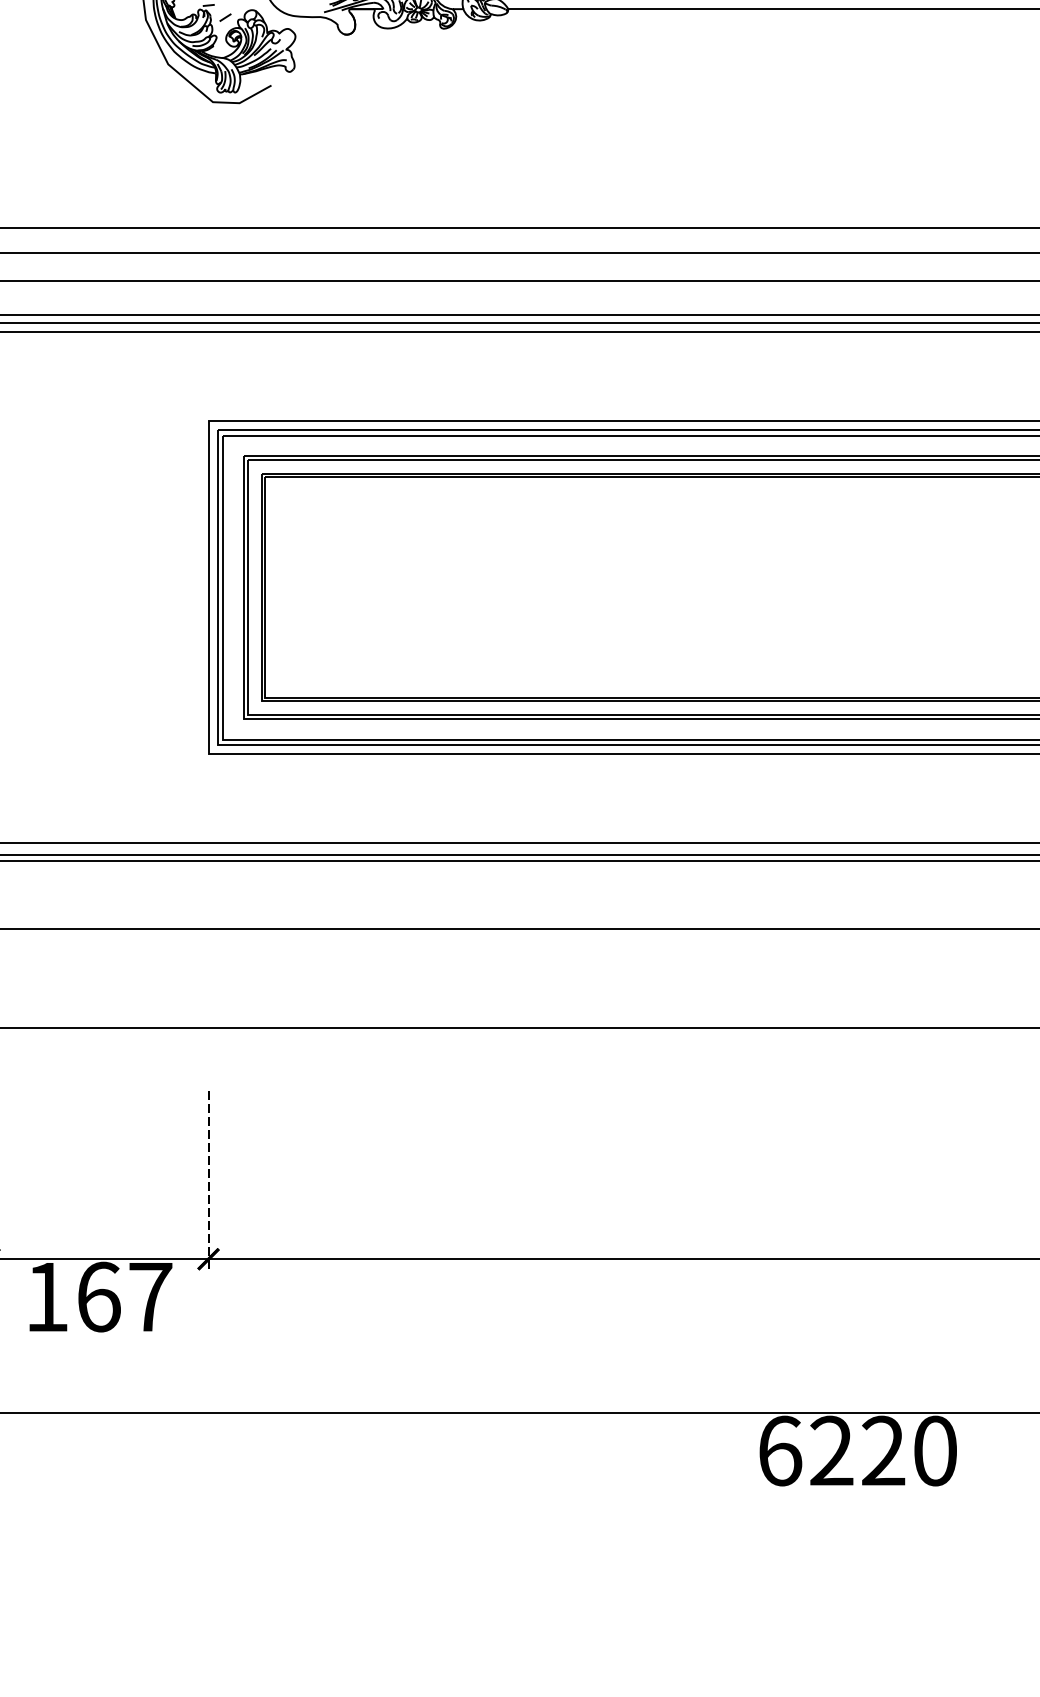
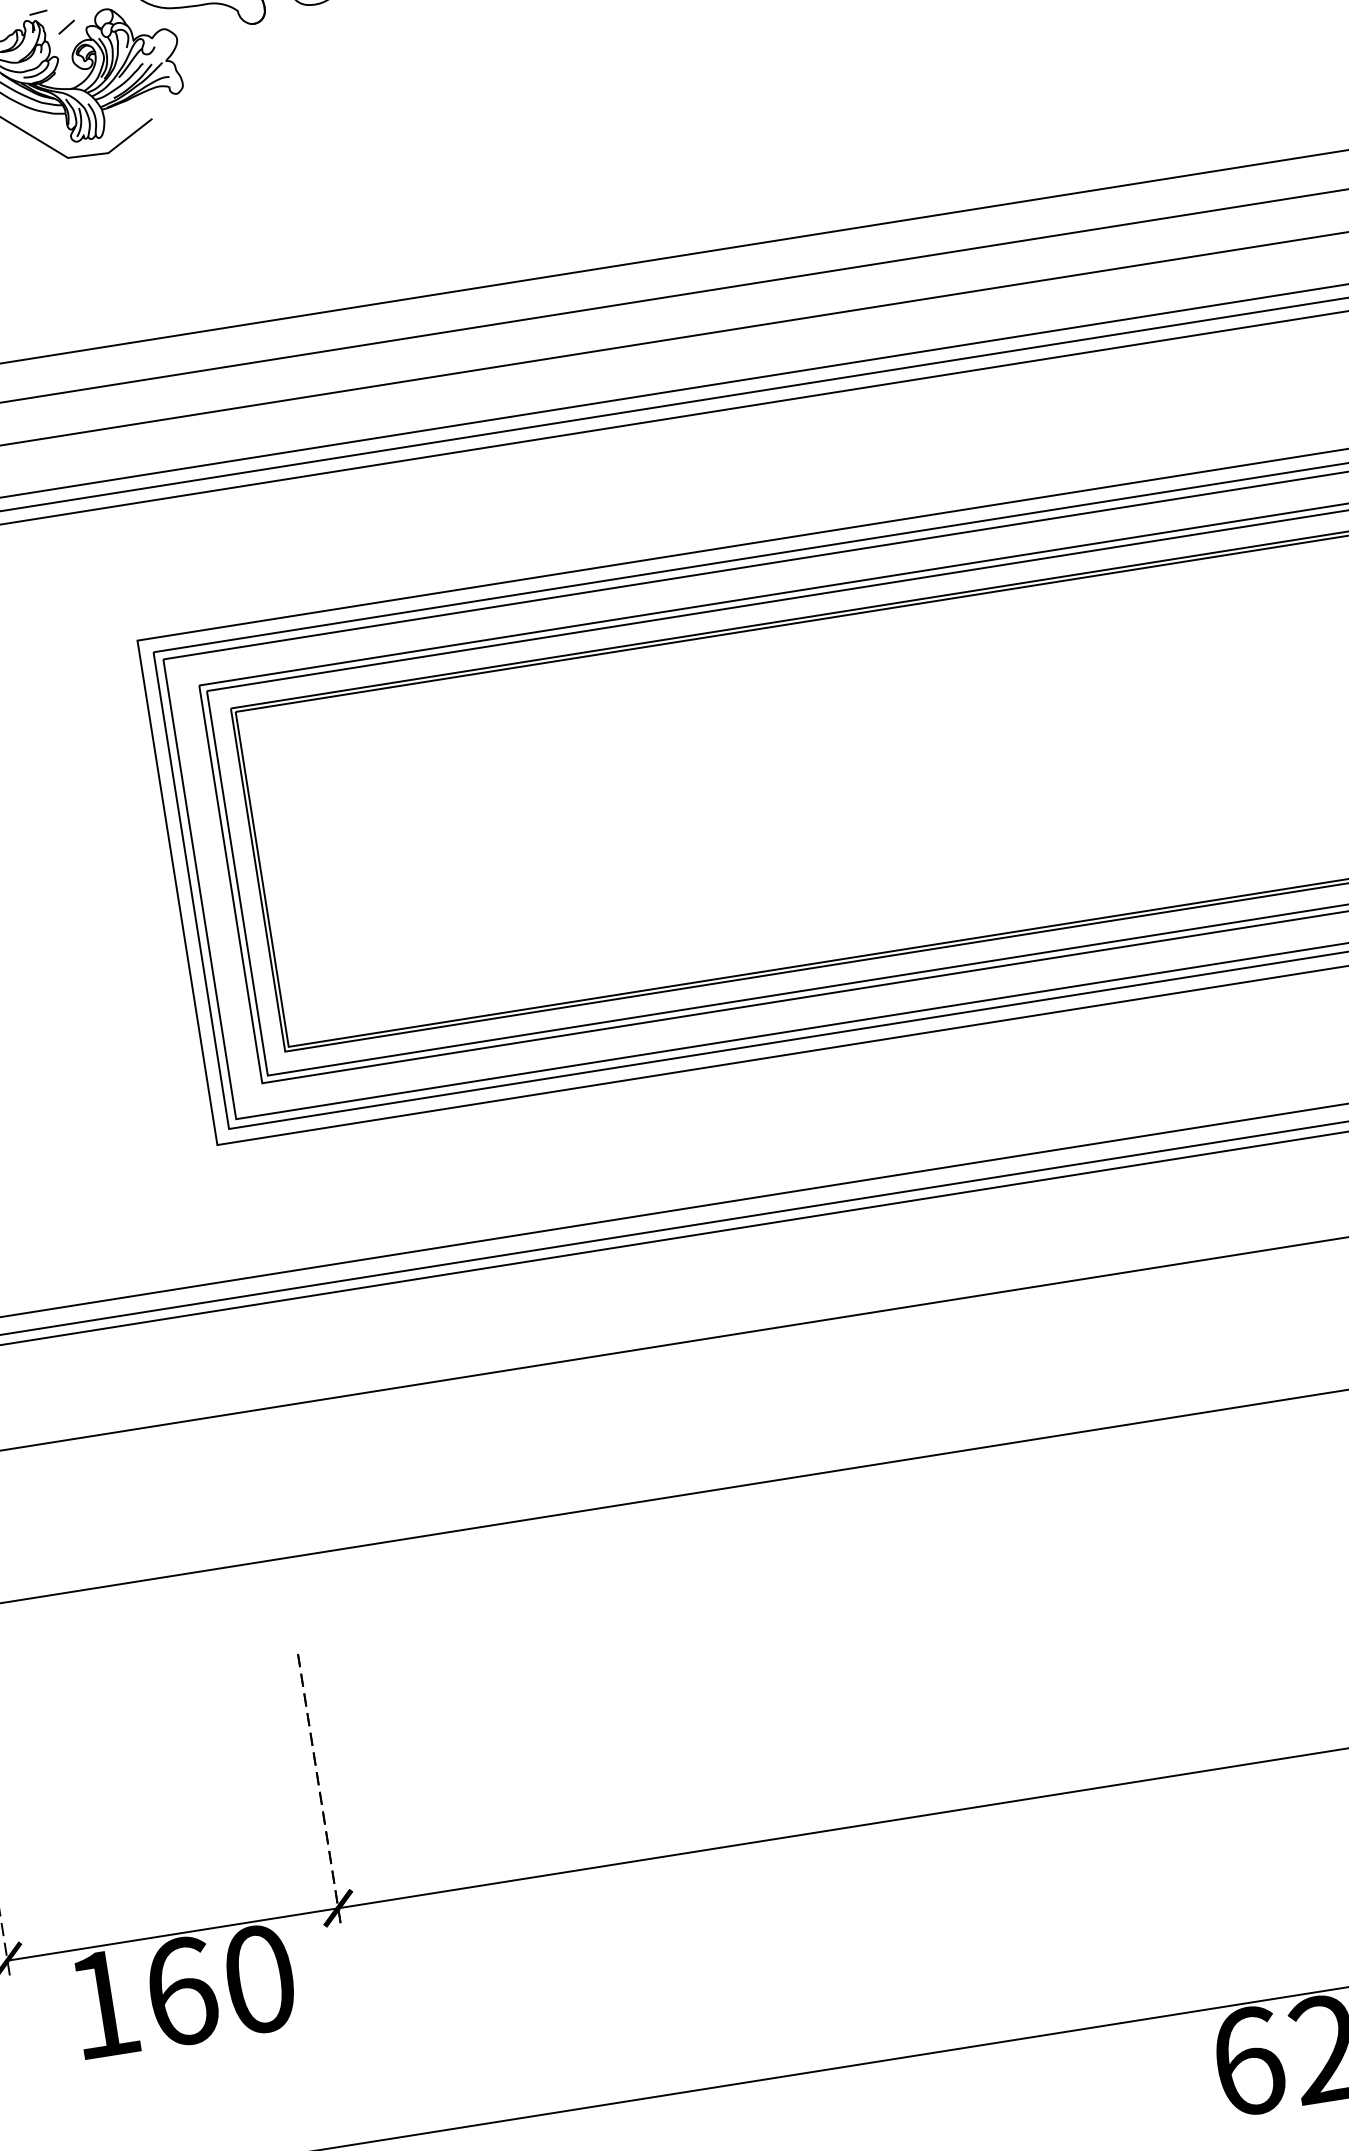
text: (150, 1296) -> (259, 1978), 167 -> 160

